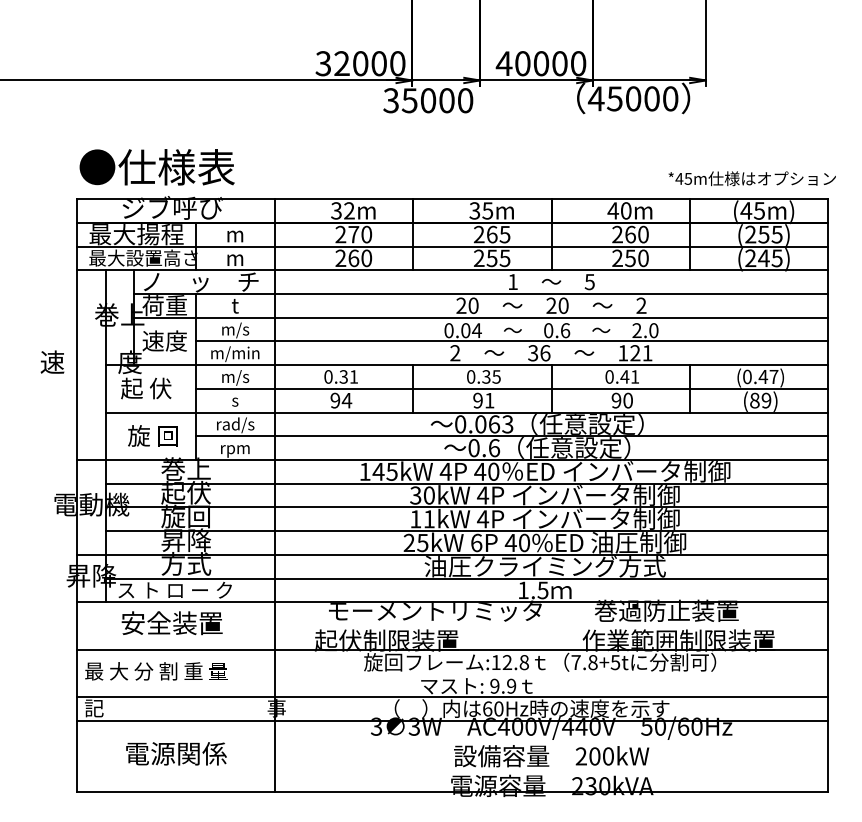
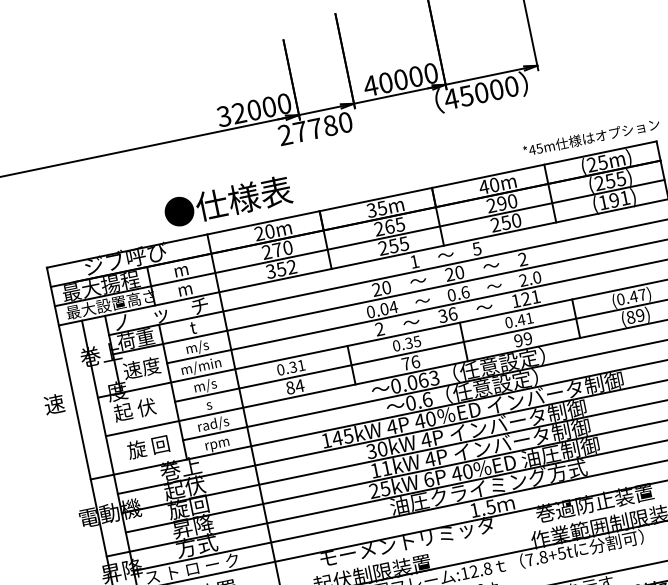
text: (418, 100) -> (307, 130), 35000 -> 27780
text: (156, 167) -> (227, 201), moved
text: (342, 210) -> (264, 232), 32m -> 20m
text: (746, 210) -> (592, 164), (45m) -> (25m)
text: (630, 234) -> (502, 203), 260 -> 290
text: (353, 258) -> (281, 269), 260 -> 352
text: (763, 258) -> (614, 200), (245) -> (191)
text: (335, 400) -> (290, 387), 94 -> 84
text: (483, 400) -> (410, 362), 91 -> 76
text: (627, 400) -> (527, 338), 90 -> 99

